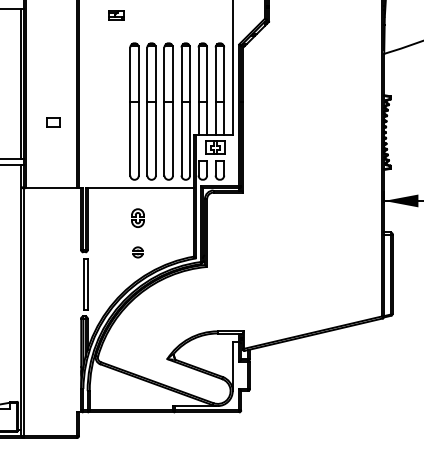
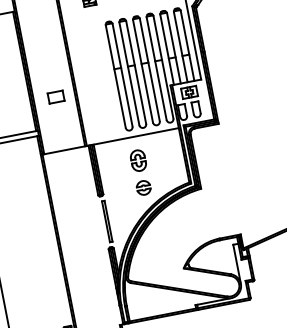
part: (53, 122) -> (56, 97), size x1.43
part: (137, 217) -> (137, 160), size x1.43
part: (137, 252) -> (143, 188), size x1.67

